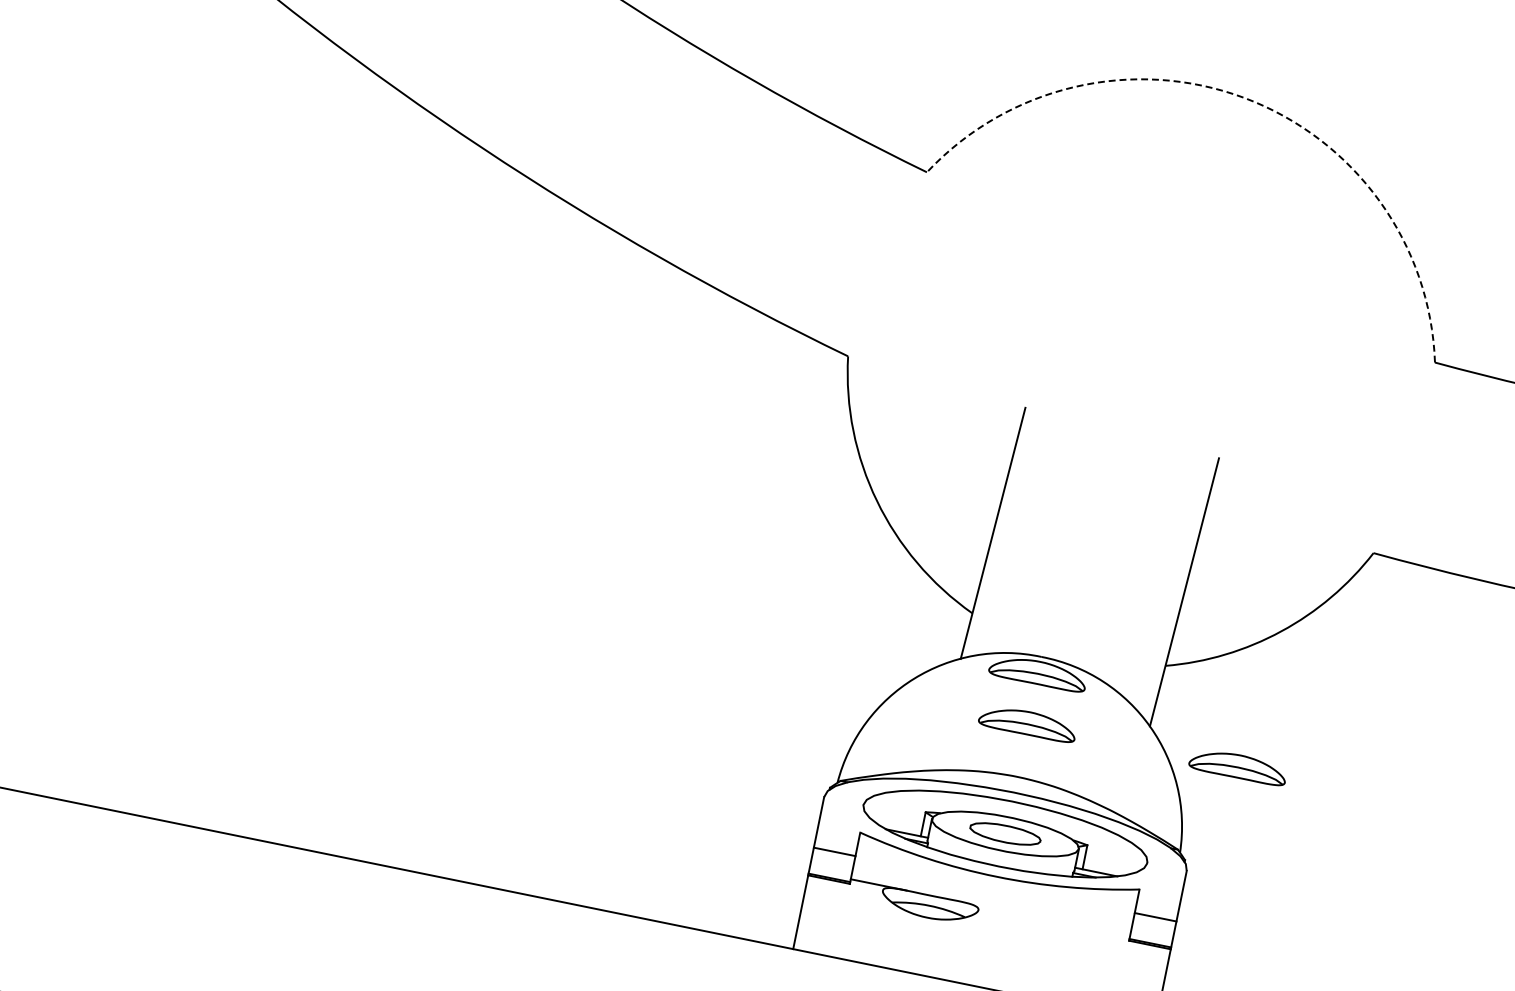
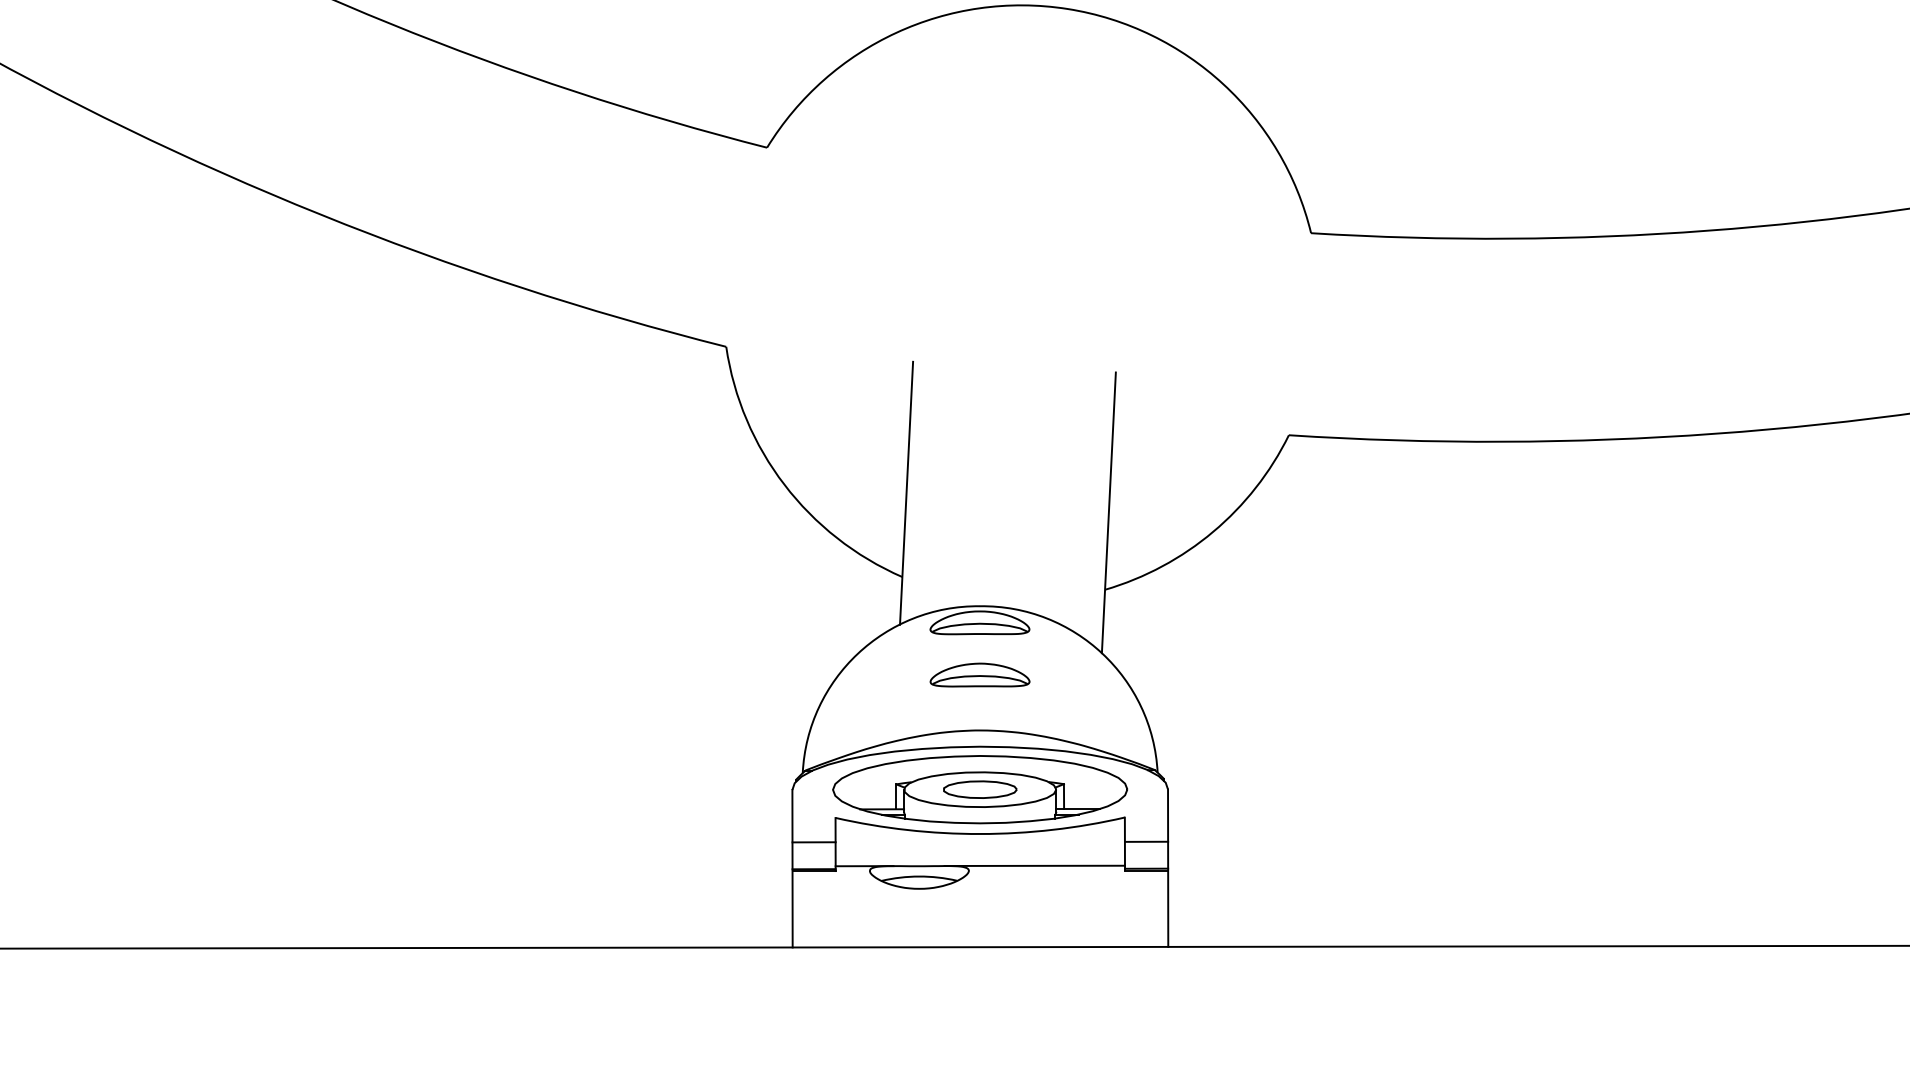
arc: (1244, 98) -> (1067, 9), dashed -> solid
part: (1237, 765) -> (1197, 674), removed
line: (1042, 917) -> (1034, 865), added

